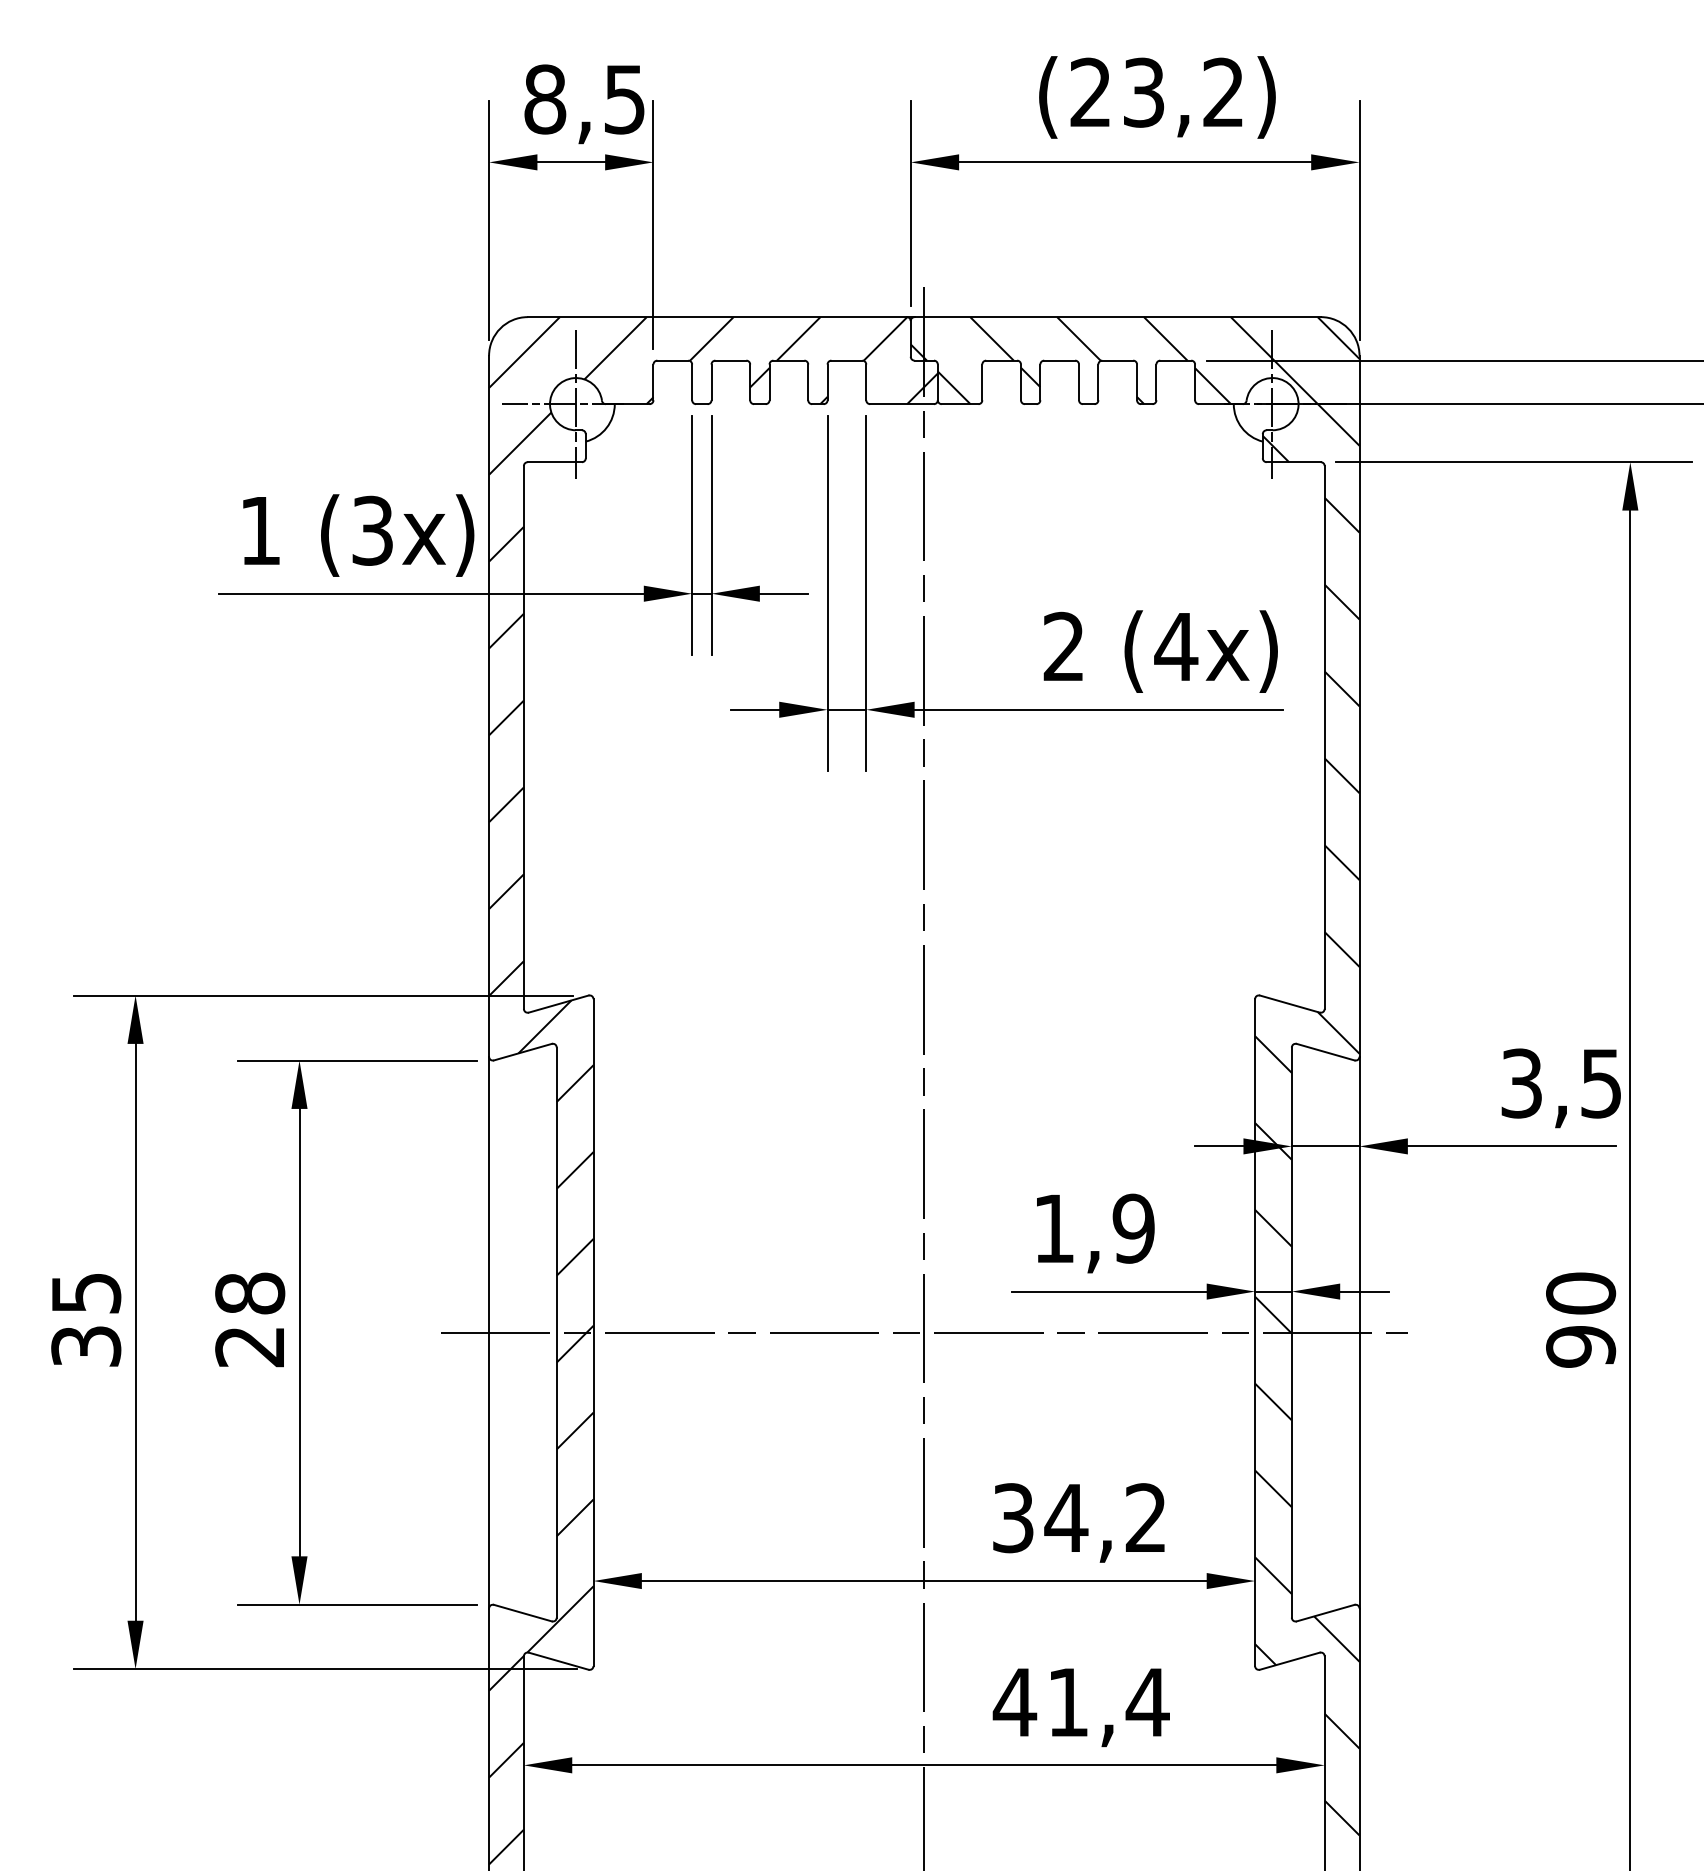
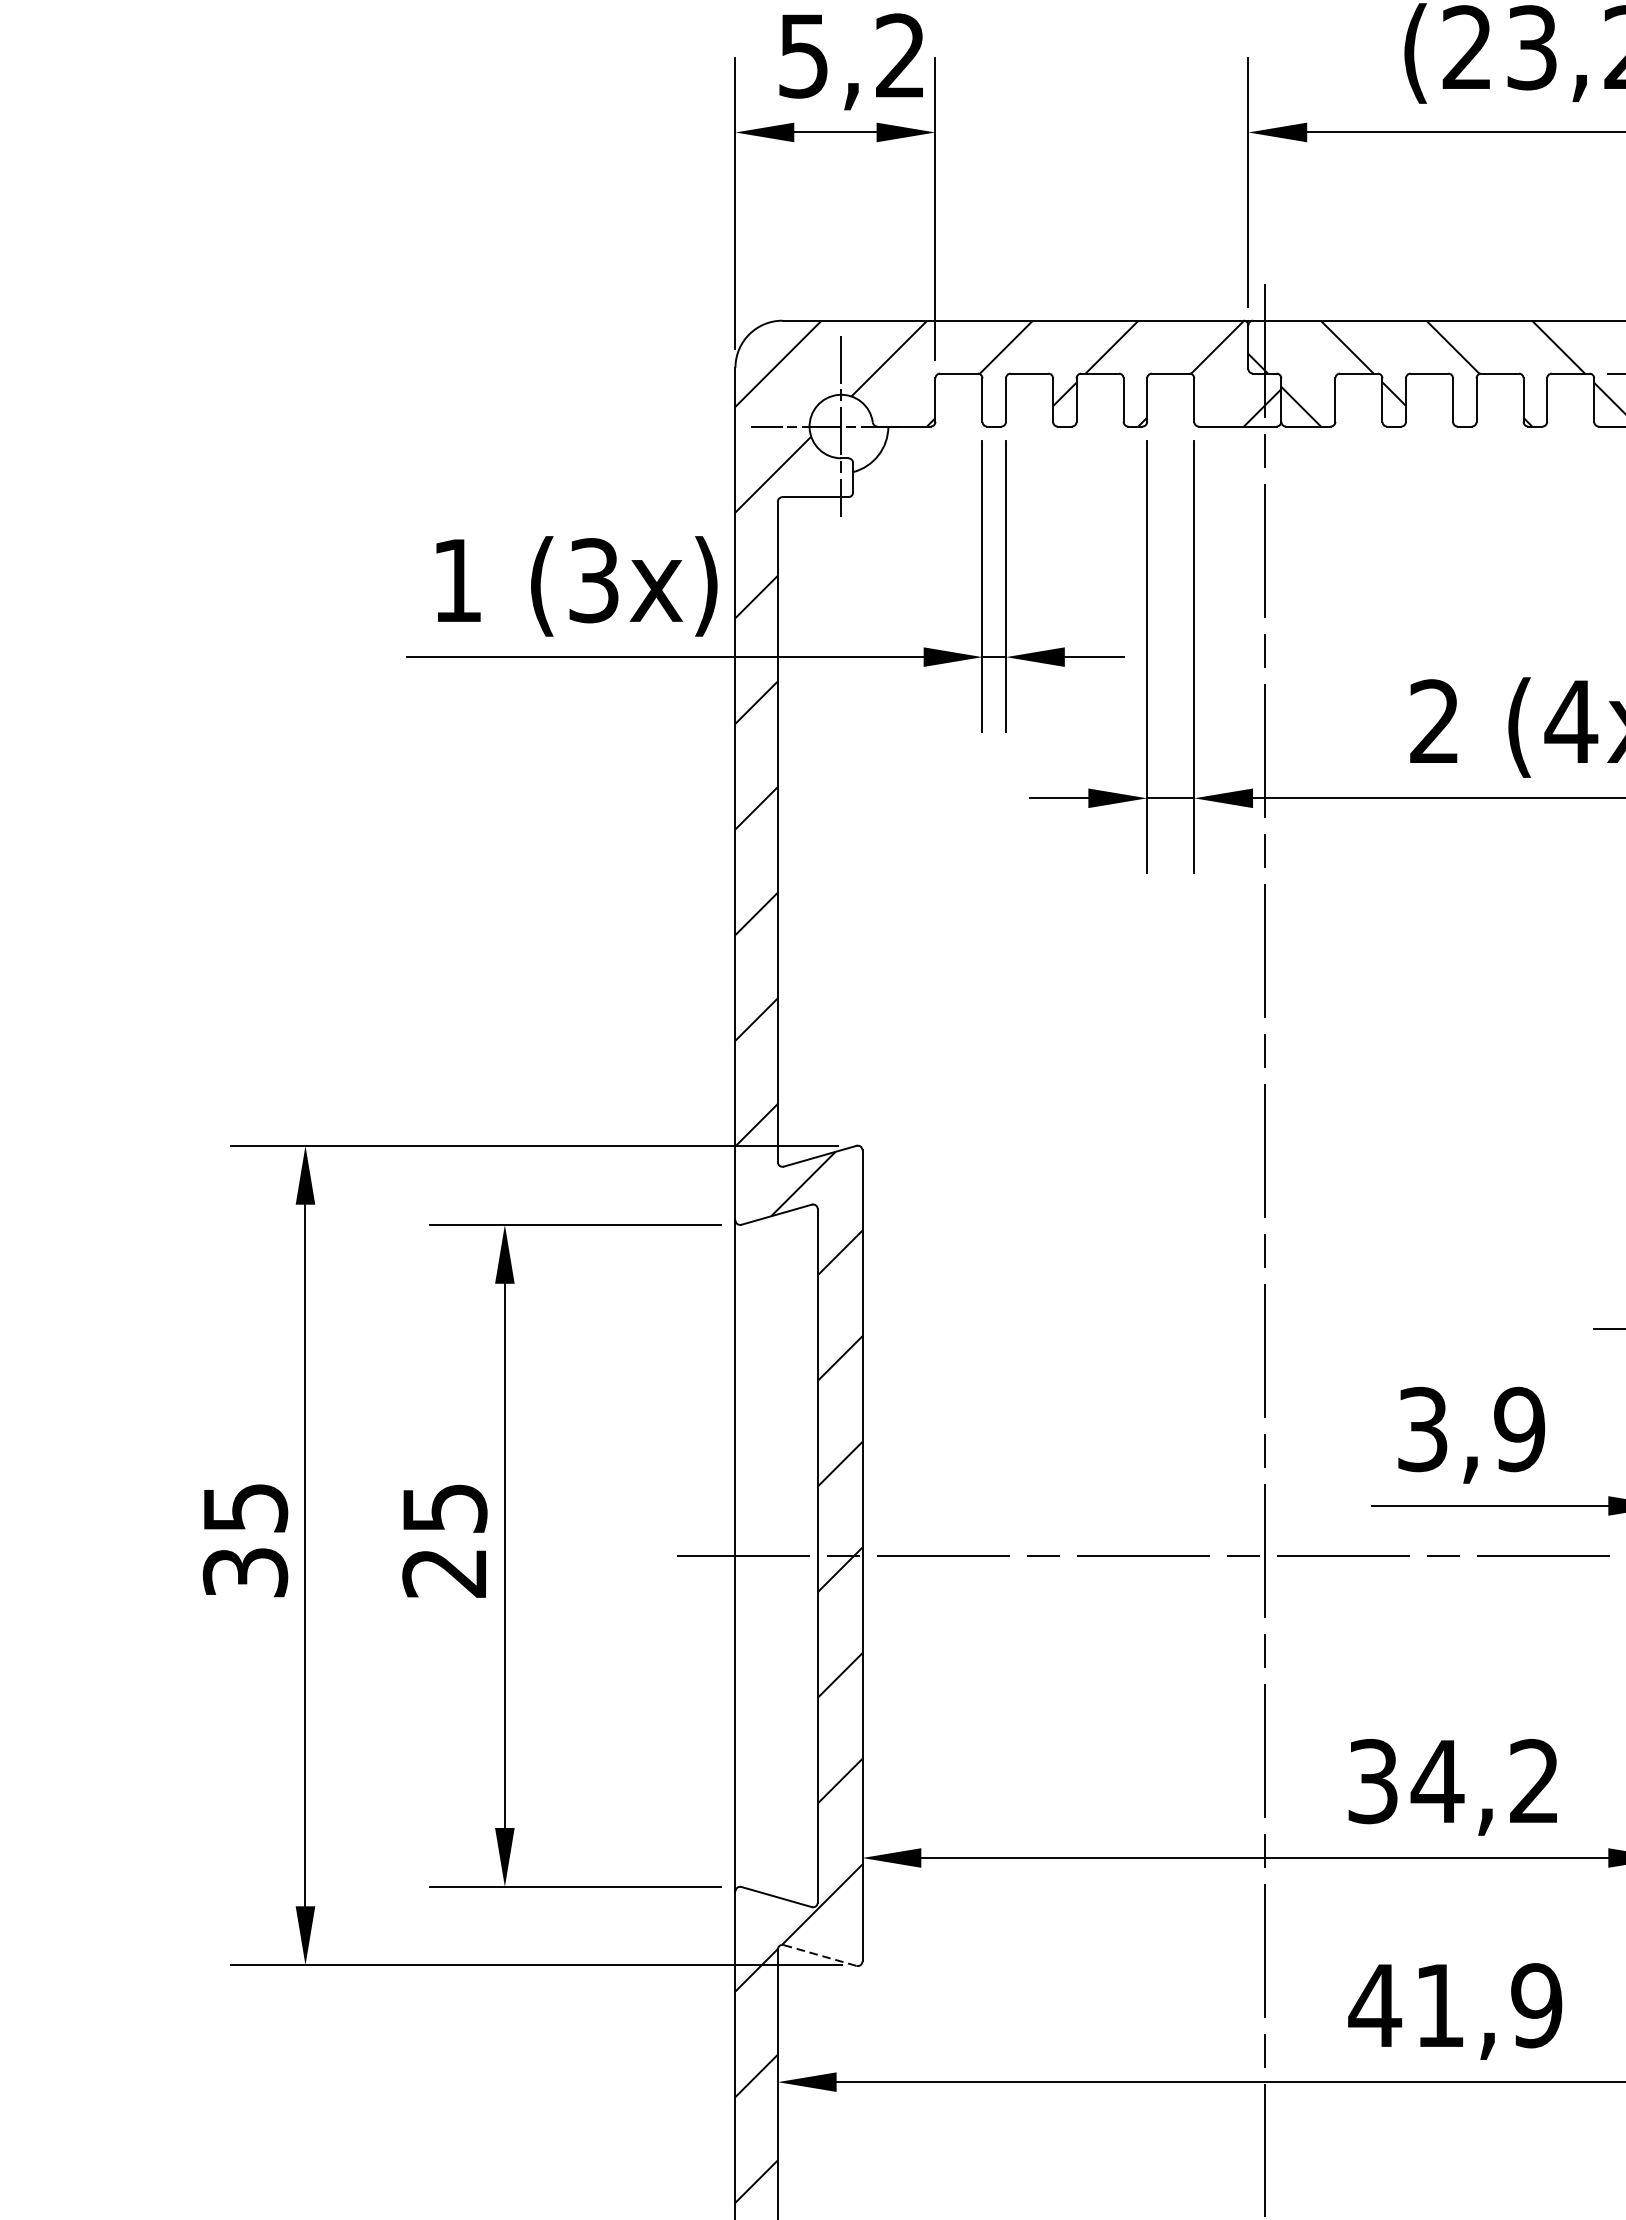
text: (584, 99) -> (851, 56), 8,5 -> 5,2
text: (1054, 1228) -> (1423, 1429), 1,9 -> 3,9
text: (250, 1293) -> (445, 1508), 28 -> 25
line: (559, 1661) -> (821, 1955), solid -> dashed
text: (1147, 1702) -> (1536, 2005), 41,4 -> 41,9

